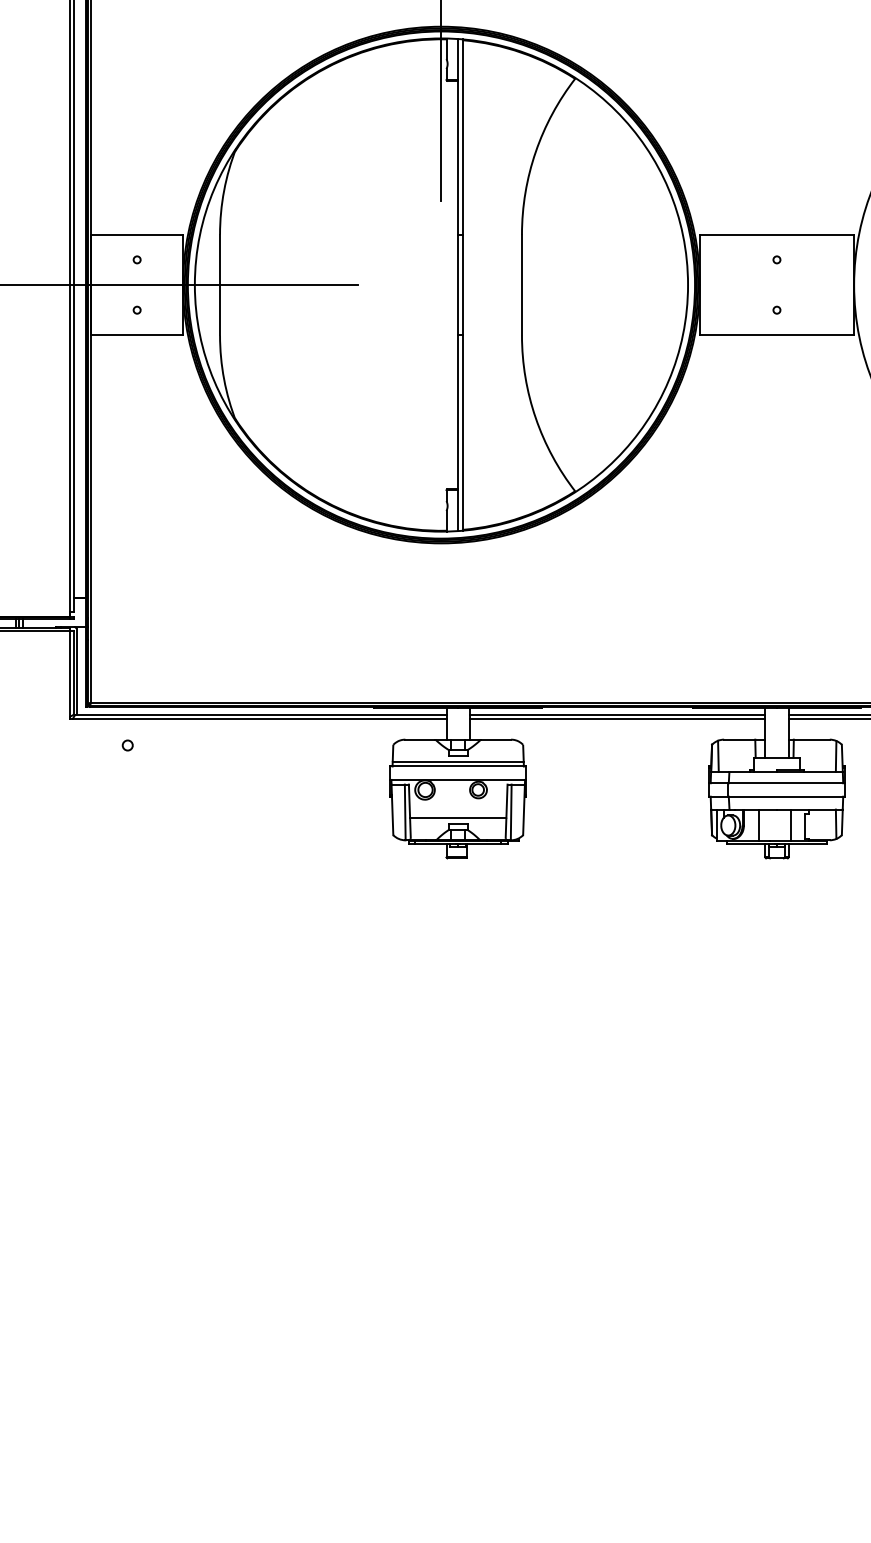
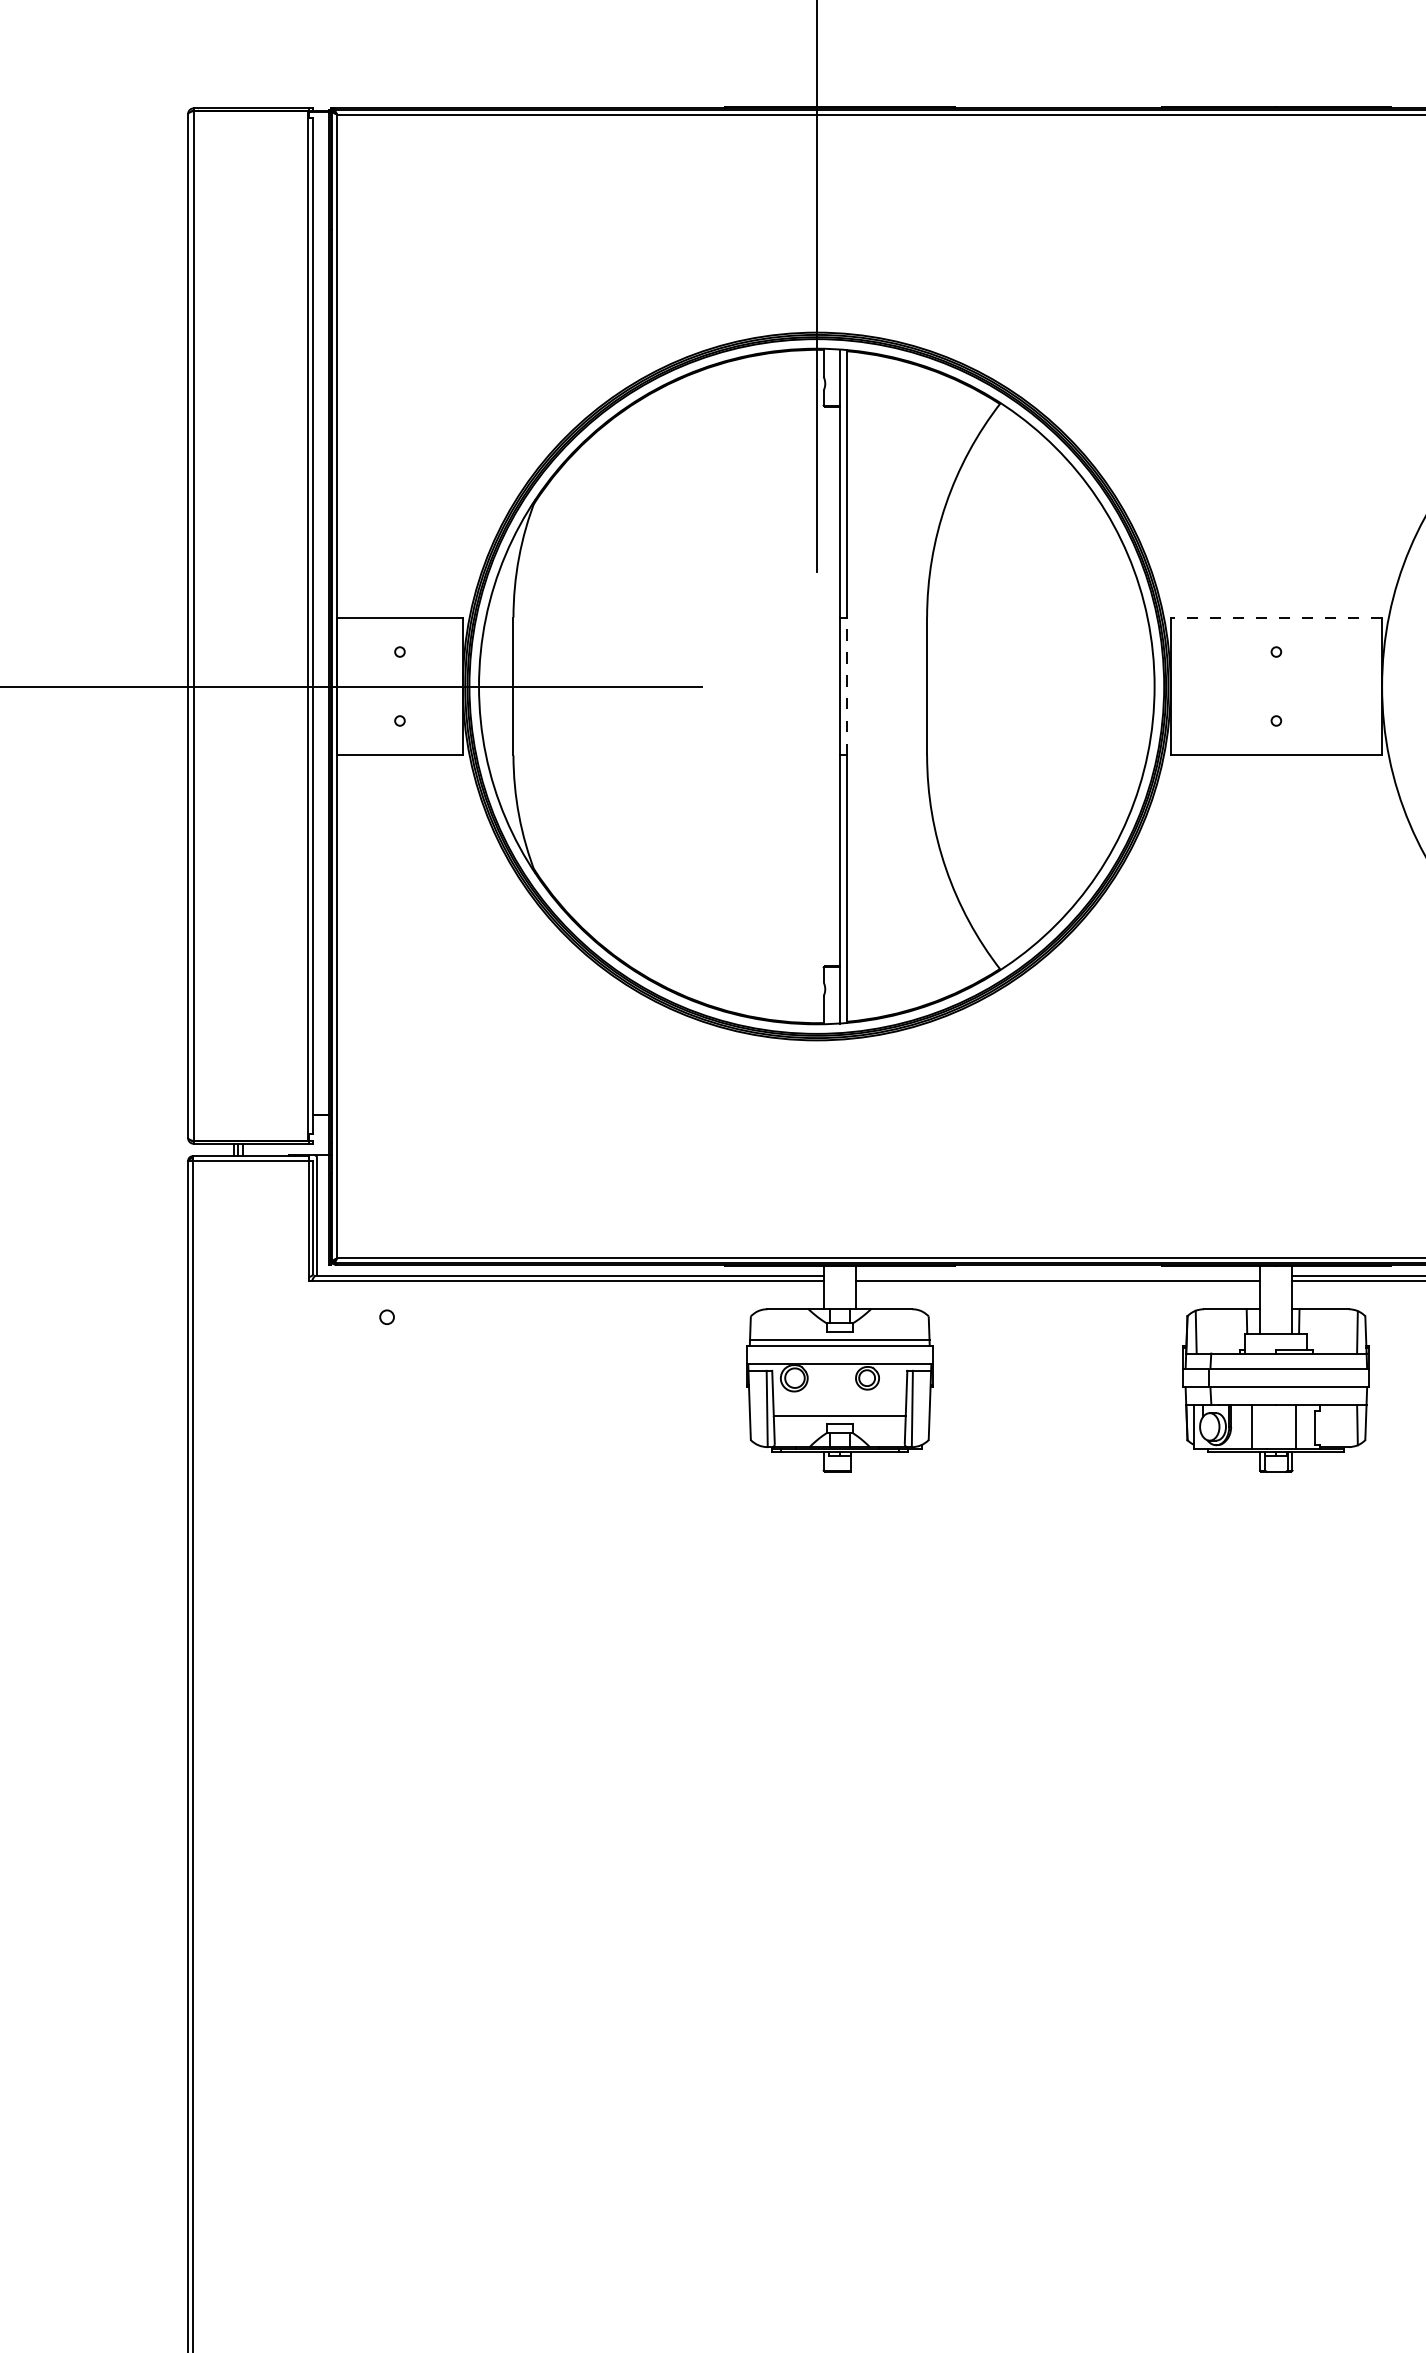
line: (777, 234) -> (1276, 617), solid -> dashed
line: (463, 285) -> (846, 686), solid -> dashed
line: (617, 715) -> (1057, 1276), removed

